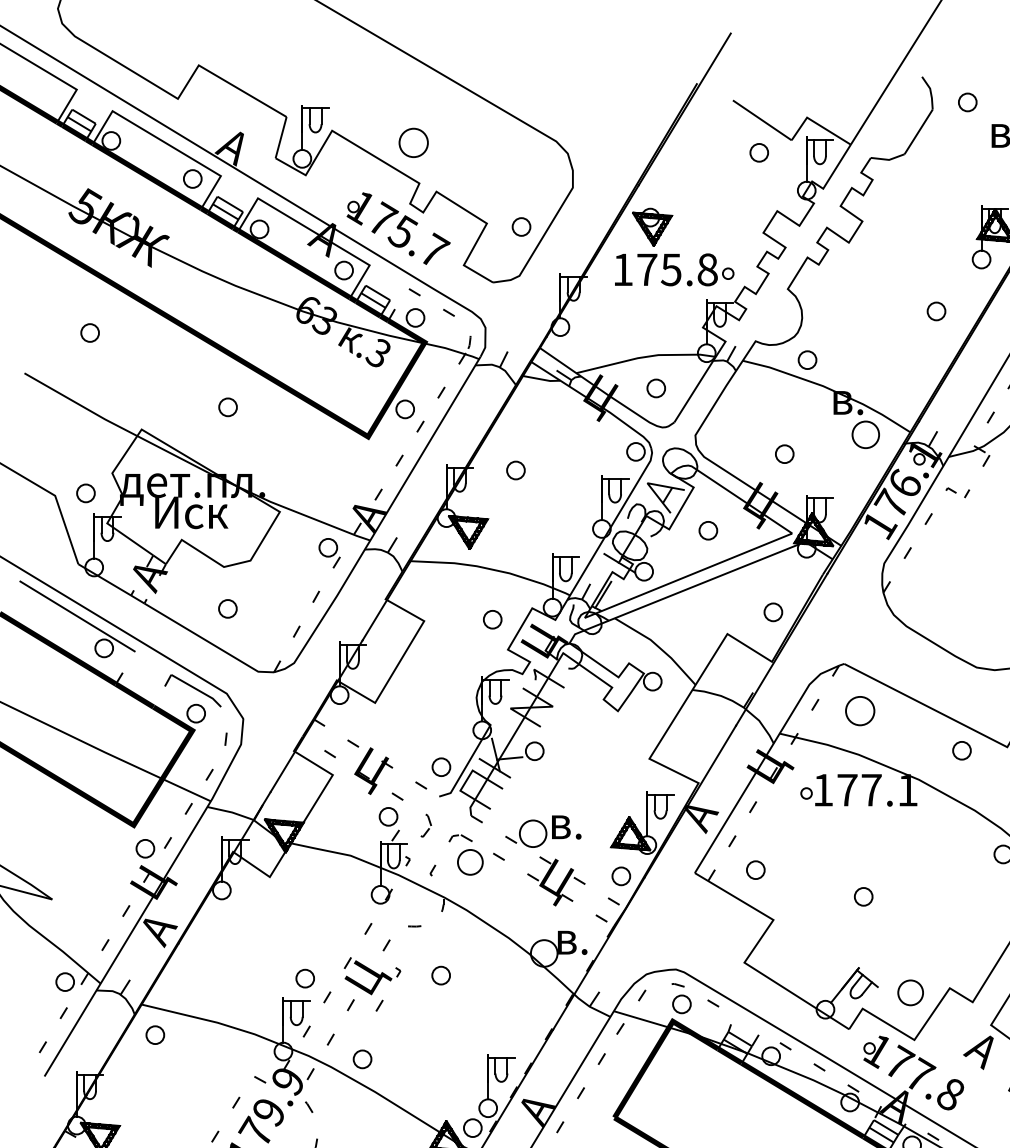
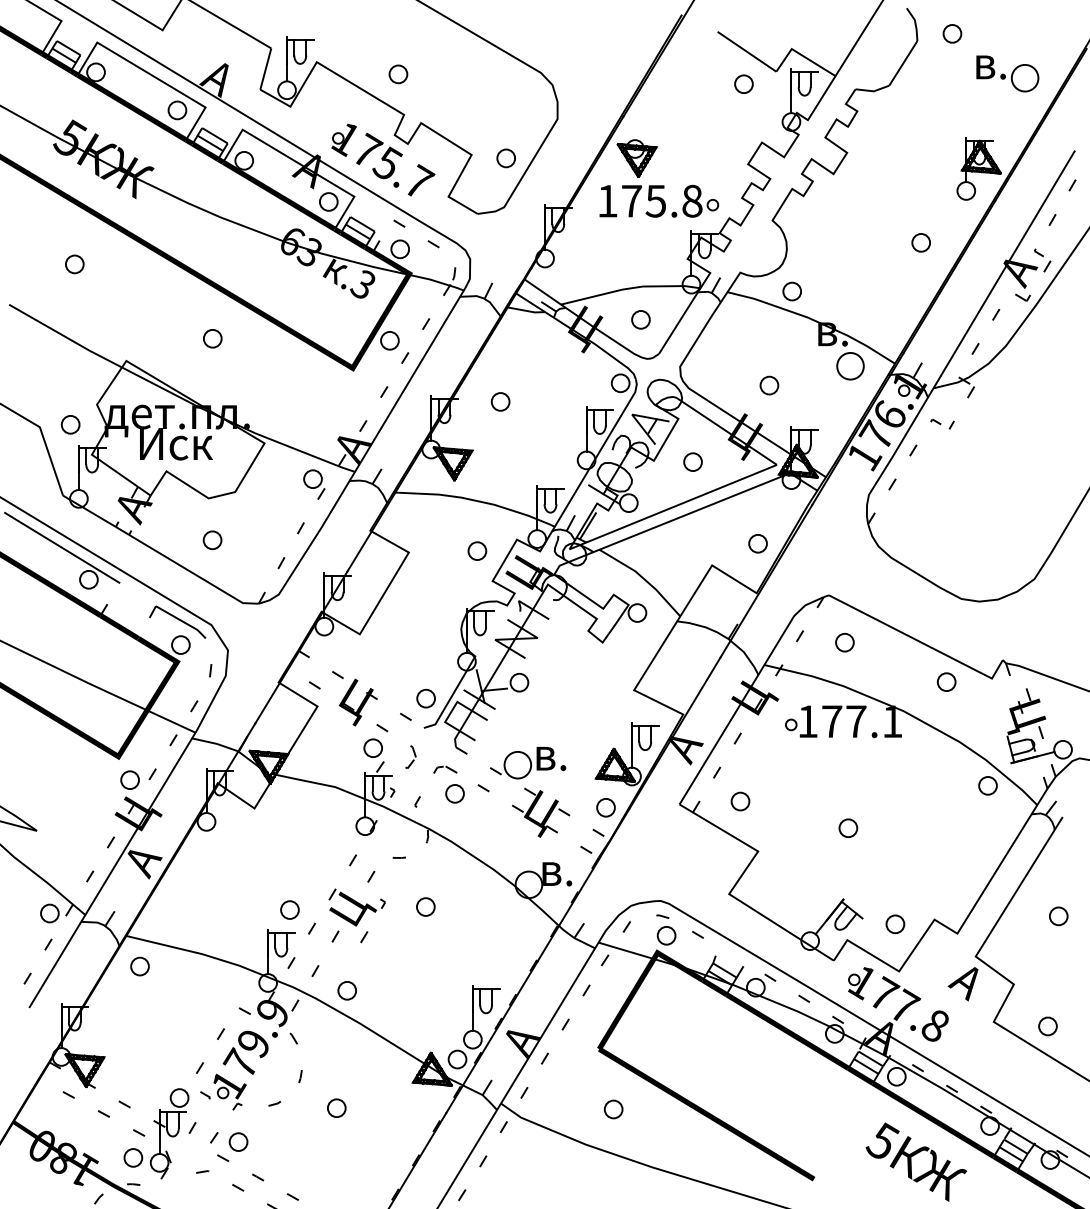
part: (413, 143) -> (398, 74), size x0.62
part: (859, 711) -> (844, 642), size x0.62
part: (469, 862) -> (454, 793), size x0.71
part: (910, 993) -> (895, 924), size x0.71

